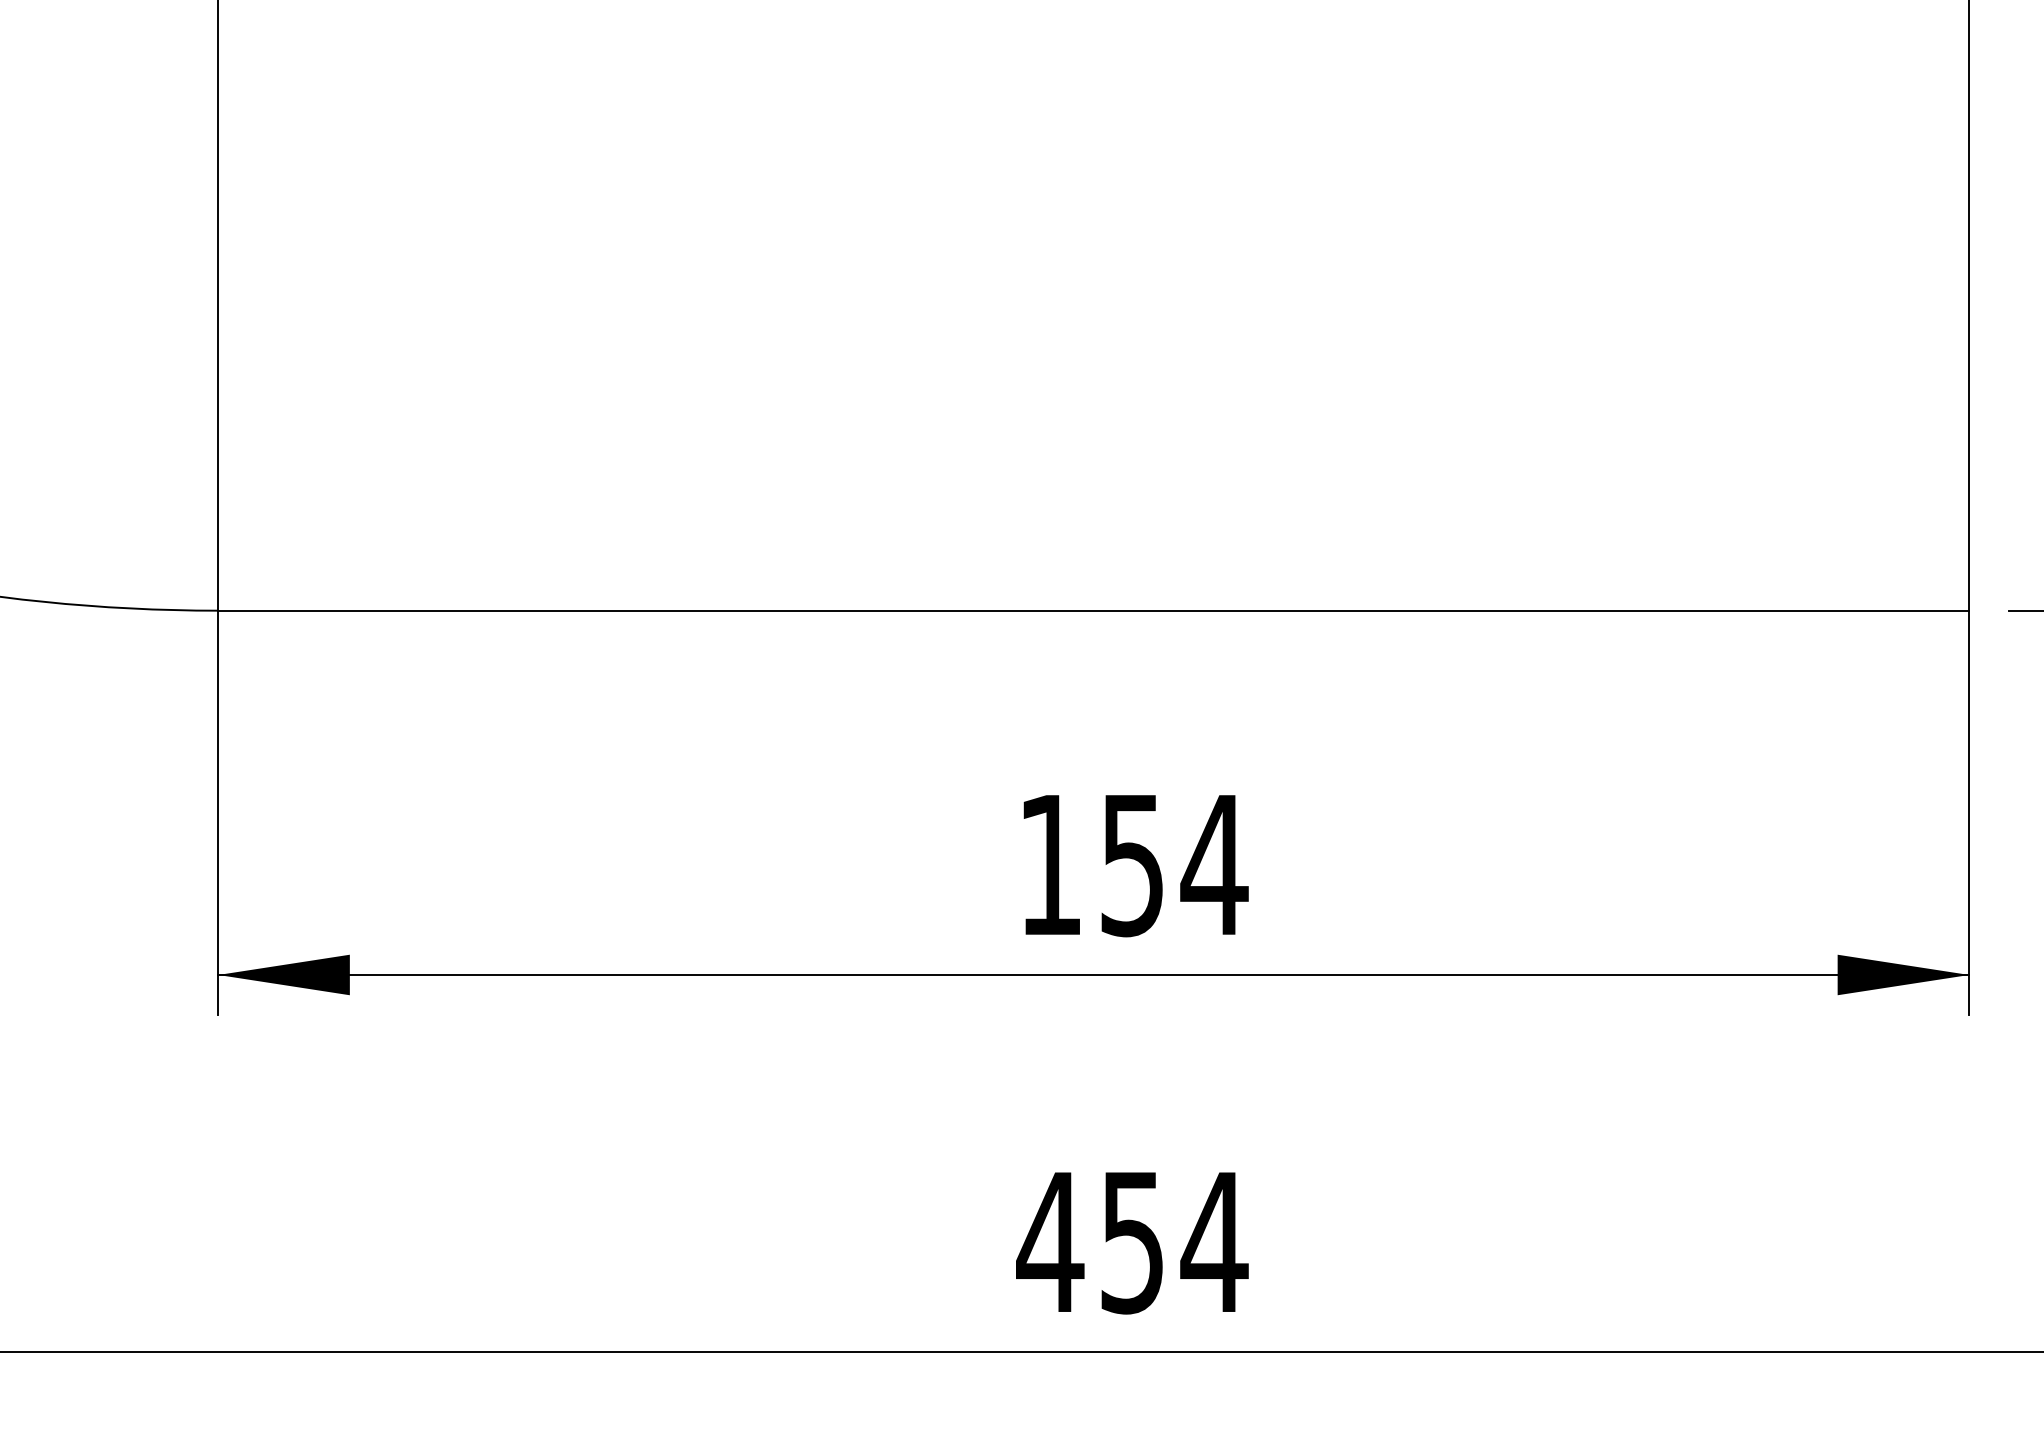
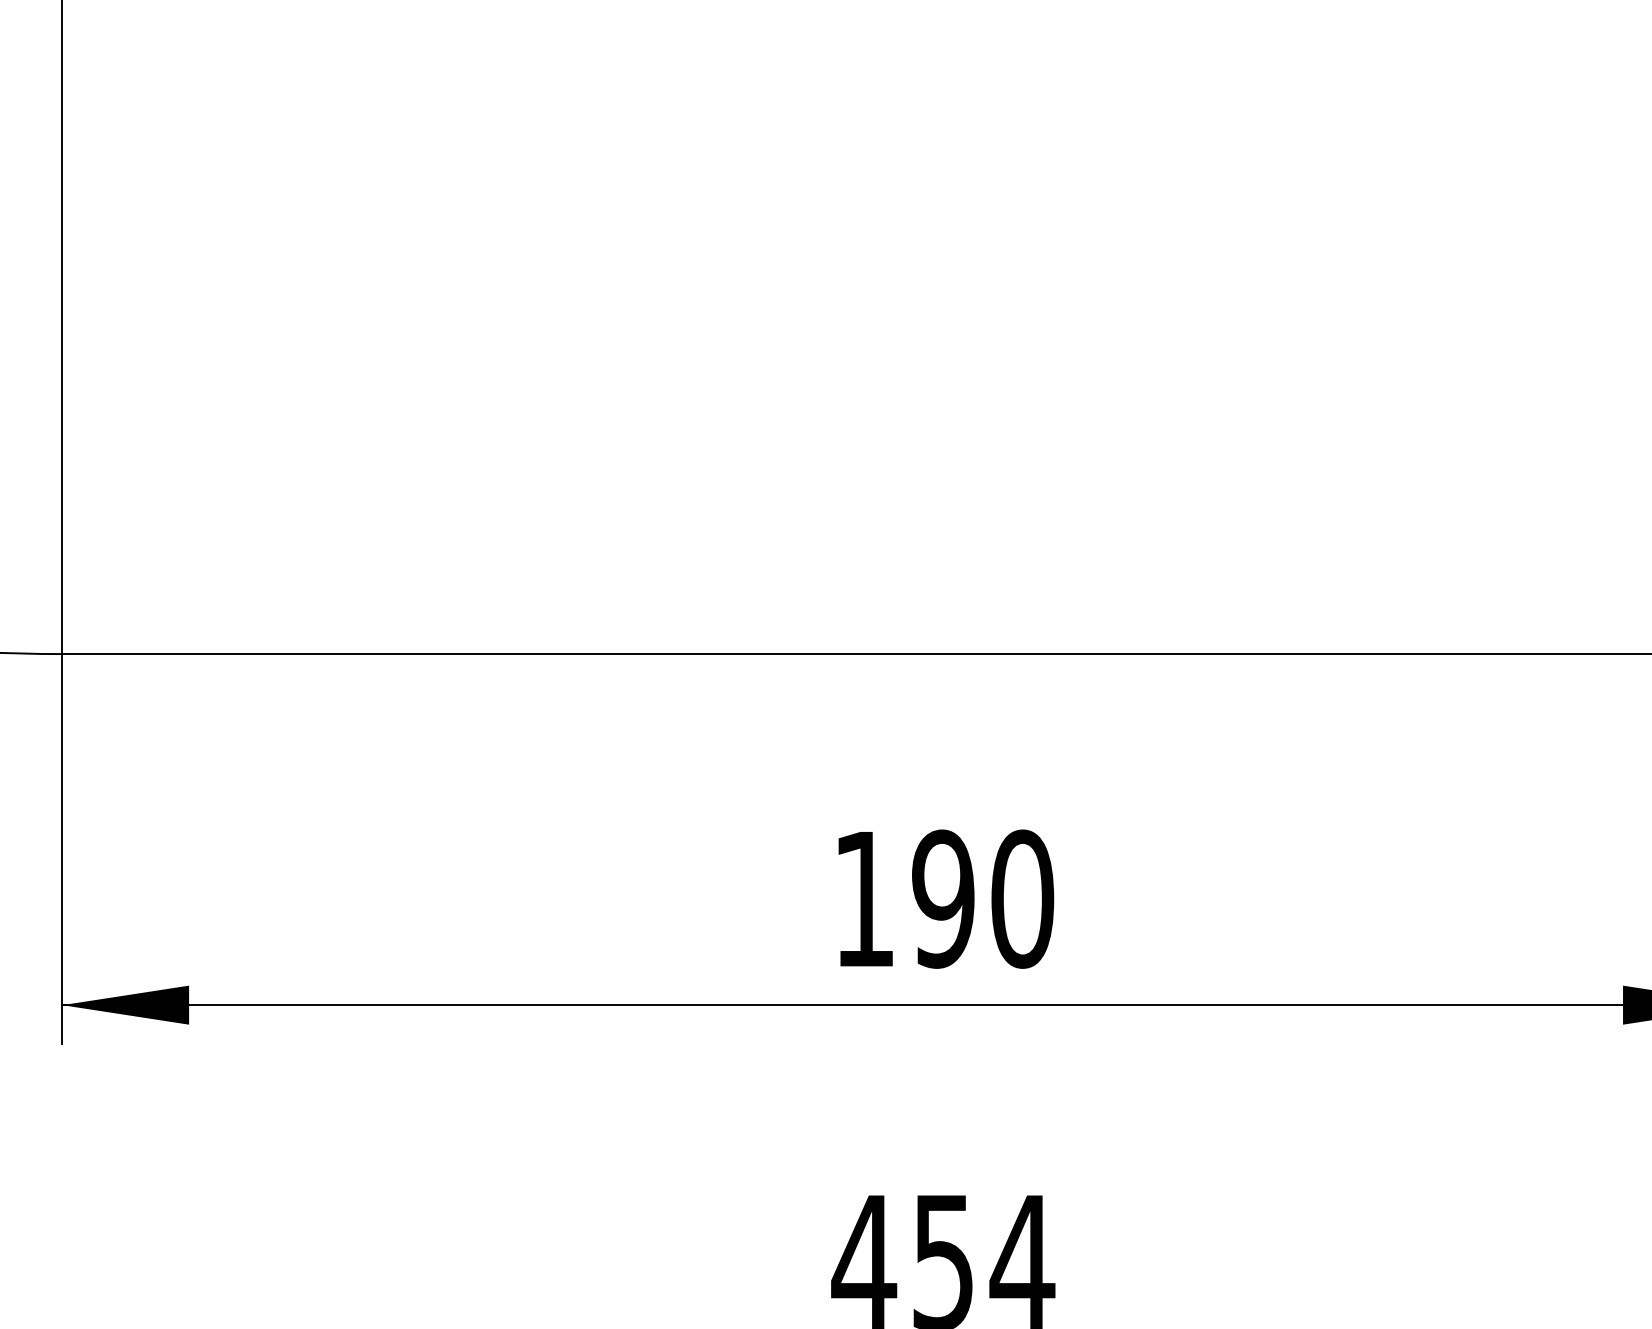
text: (1174, 864) -> (983, 898), 154 -> 190

